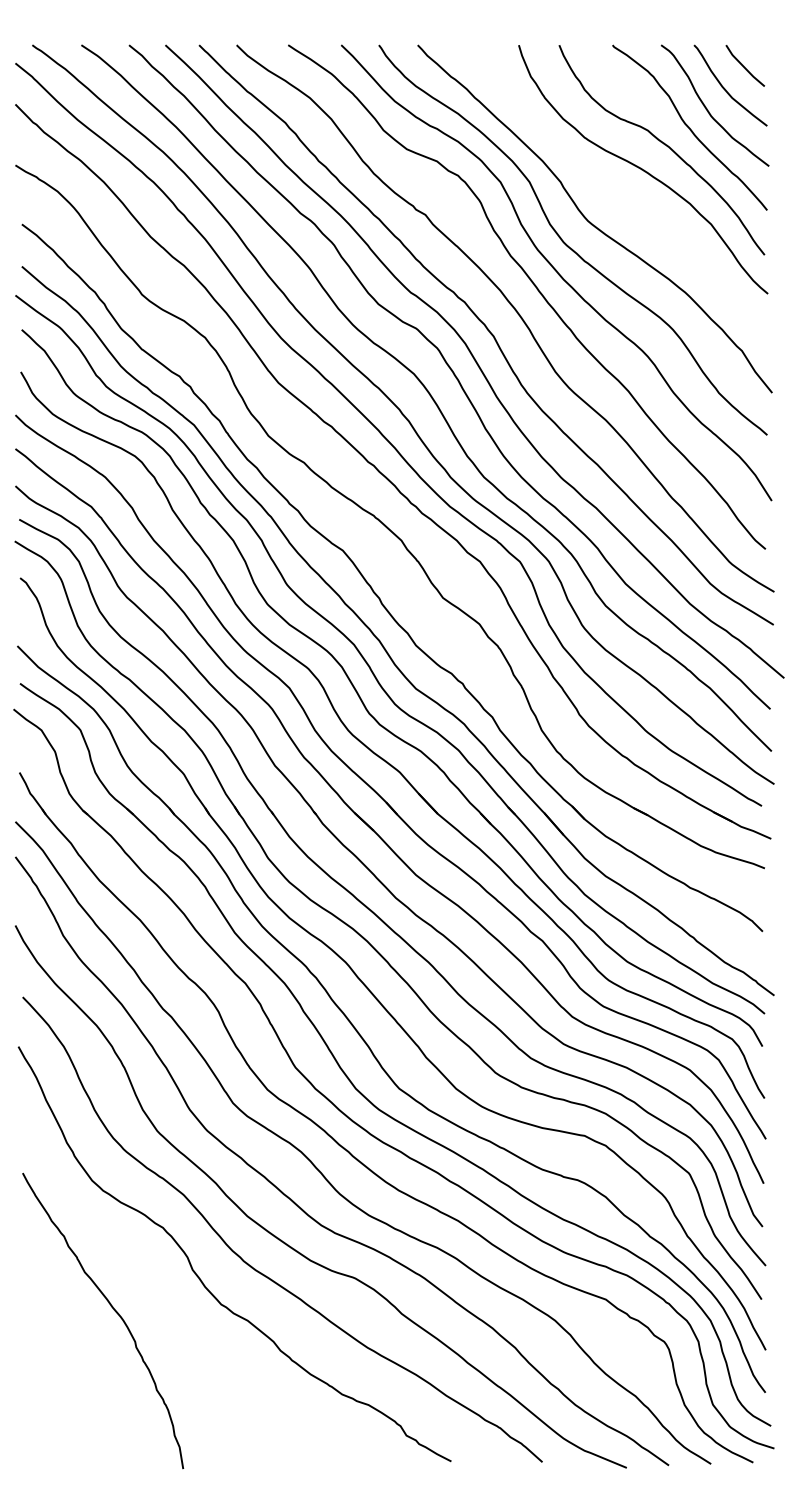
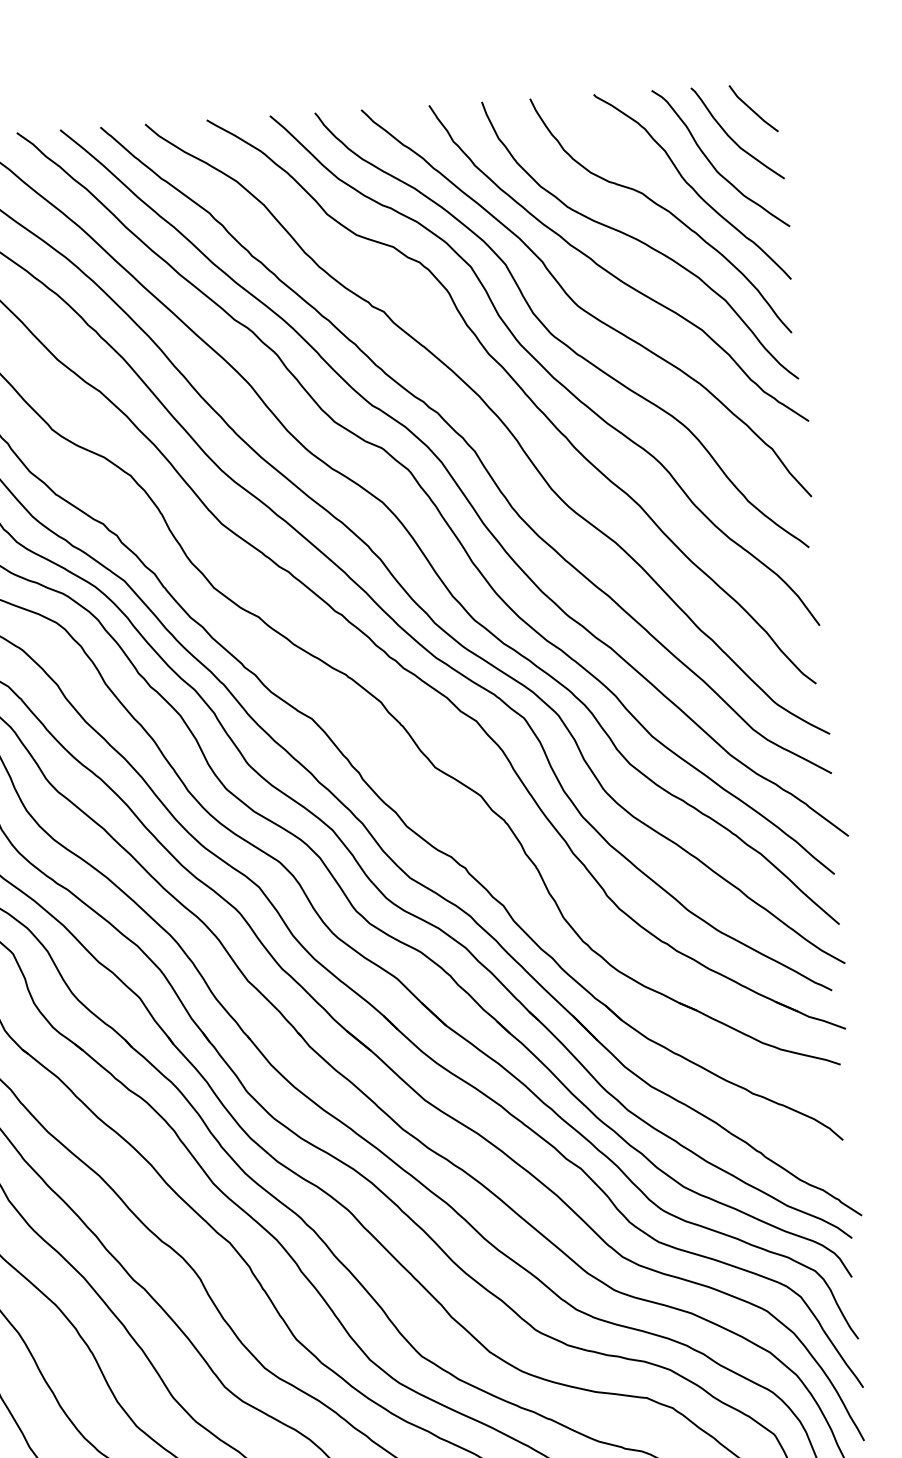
curve: (618, 195) -> (612, 273), added

